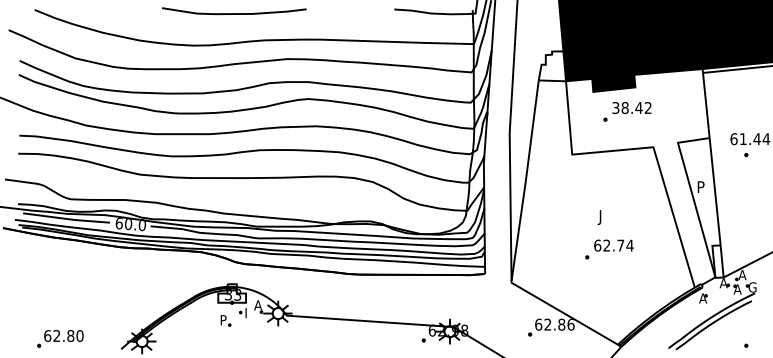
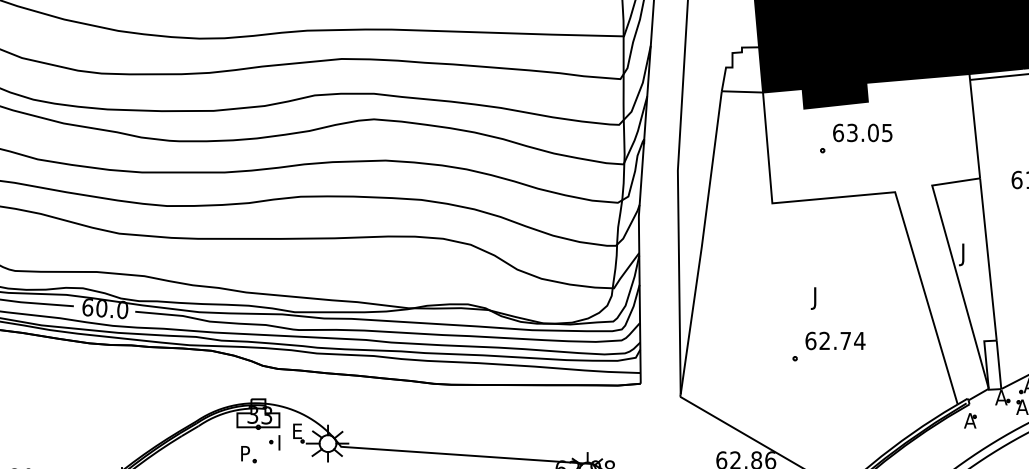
text: (631, 108) -> (861, 133), 38.42 -> 63.05
text: (699, 188) -> (964, 254), P -> J
text: (258, 305) -> (298, 431), A -> E

